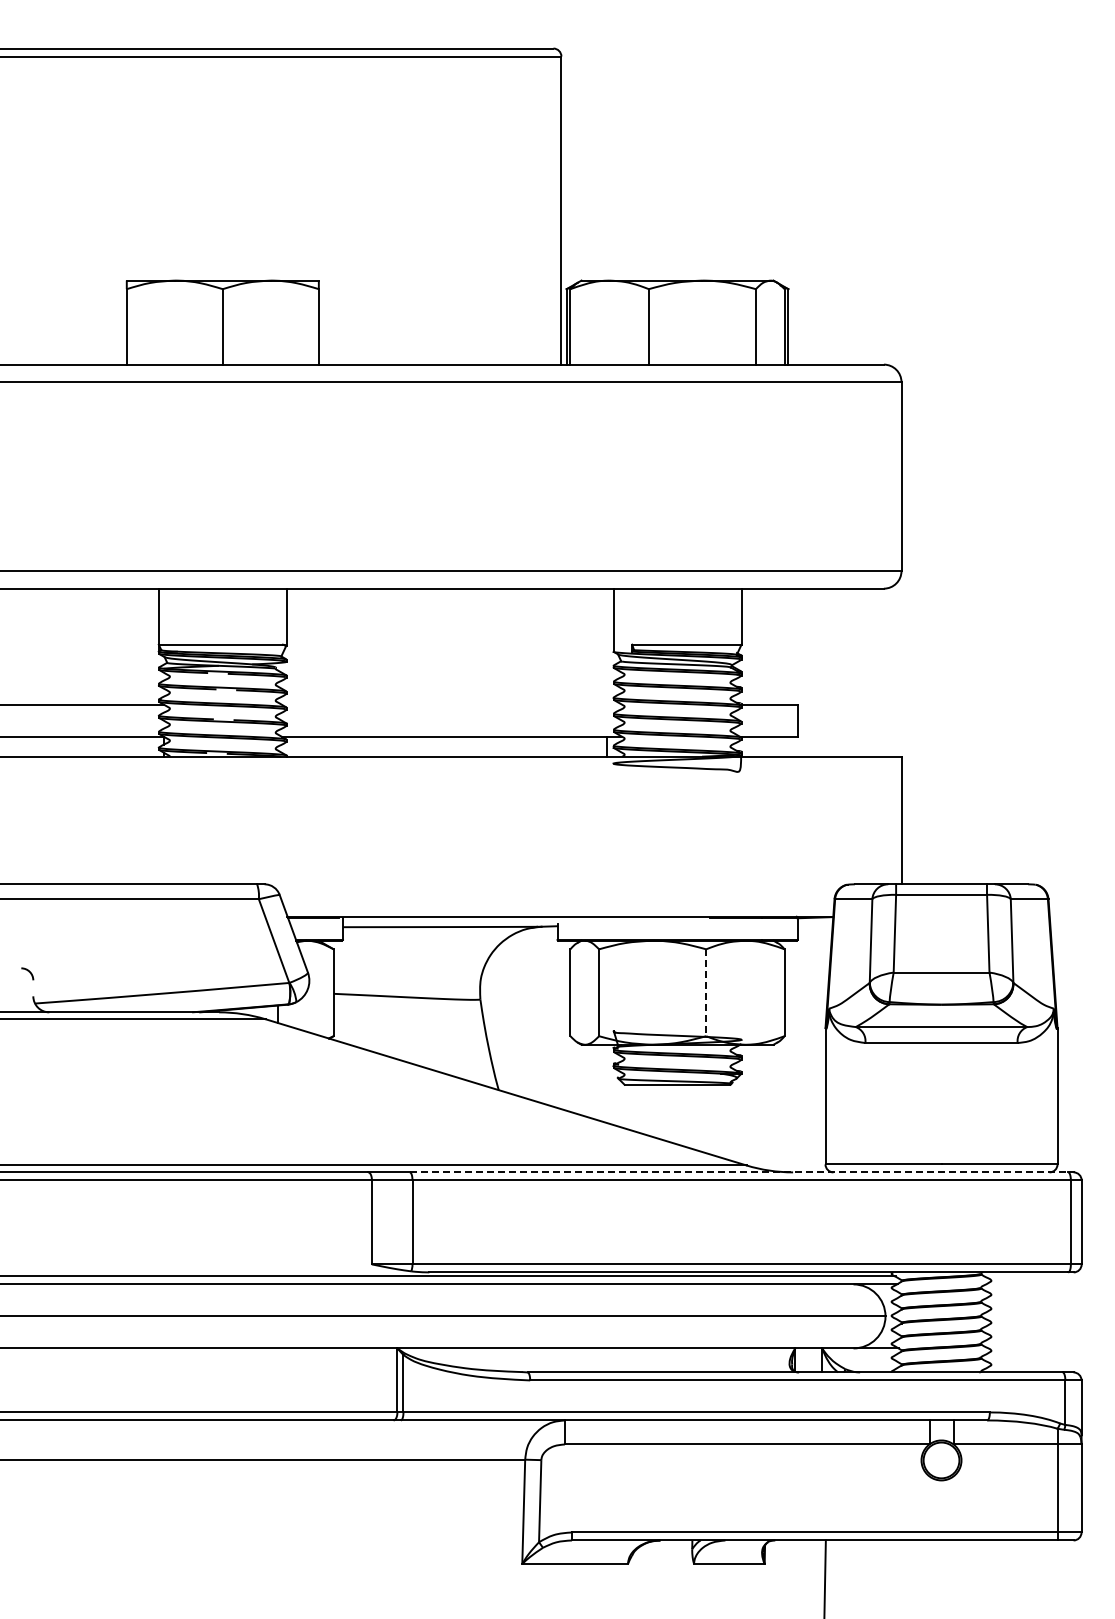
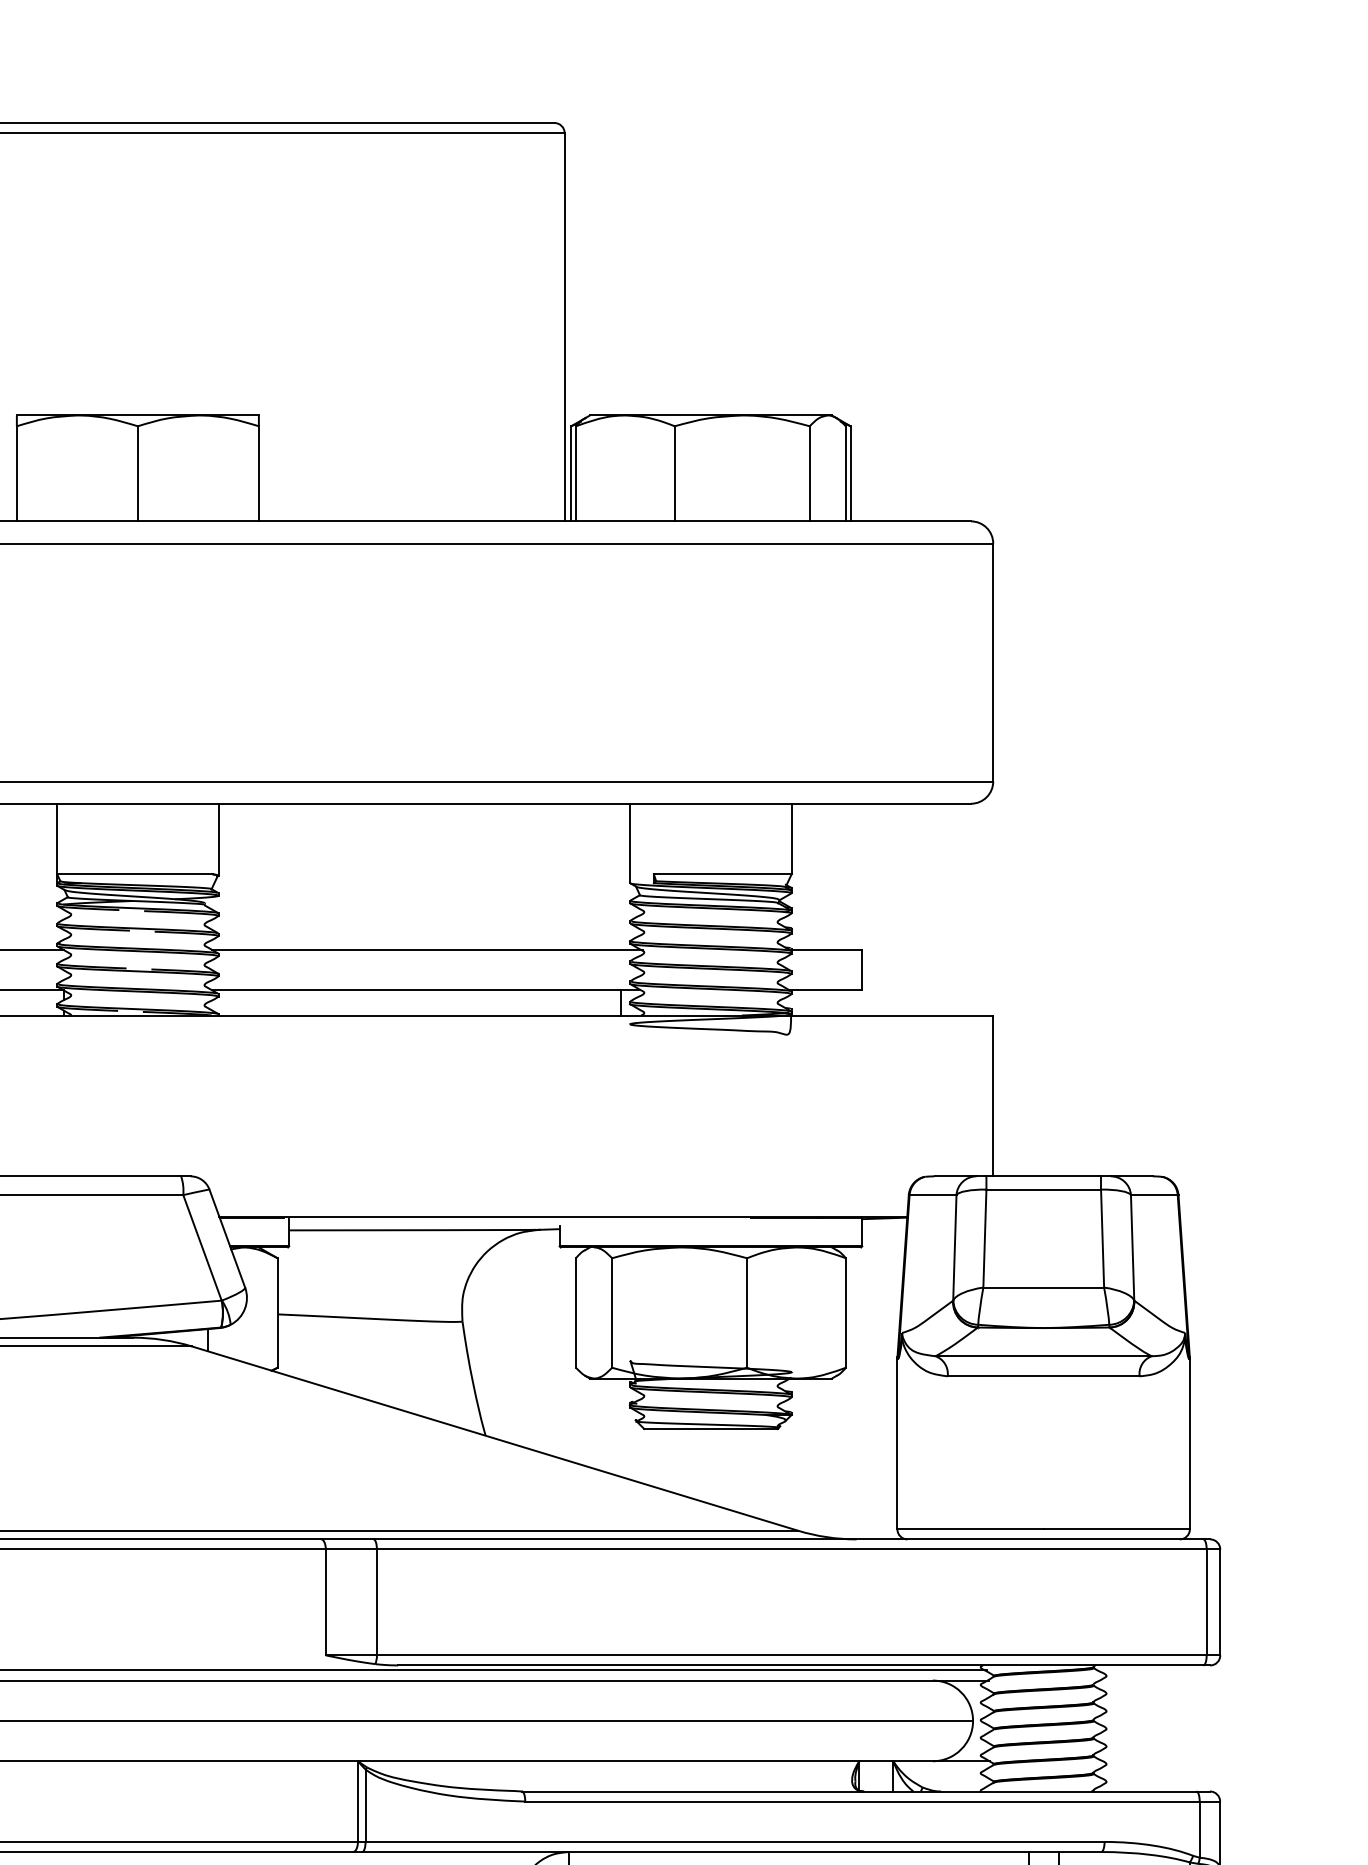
line: (452, 704) -> (427, 949), added
line: (706, 993) -> (747, 1313), dashed -> solid
line: (739, 1172) -> (789, 1539), dashed -> solid

